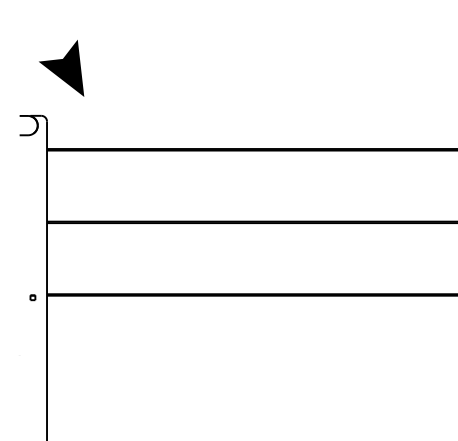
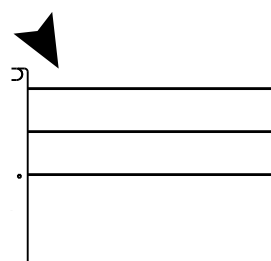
part: (61, 68) -> (36, 40), size x1.67

